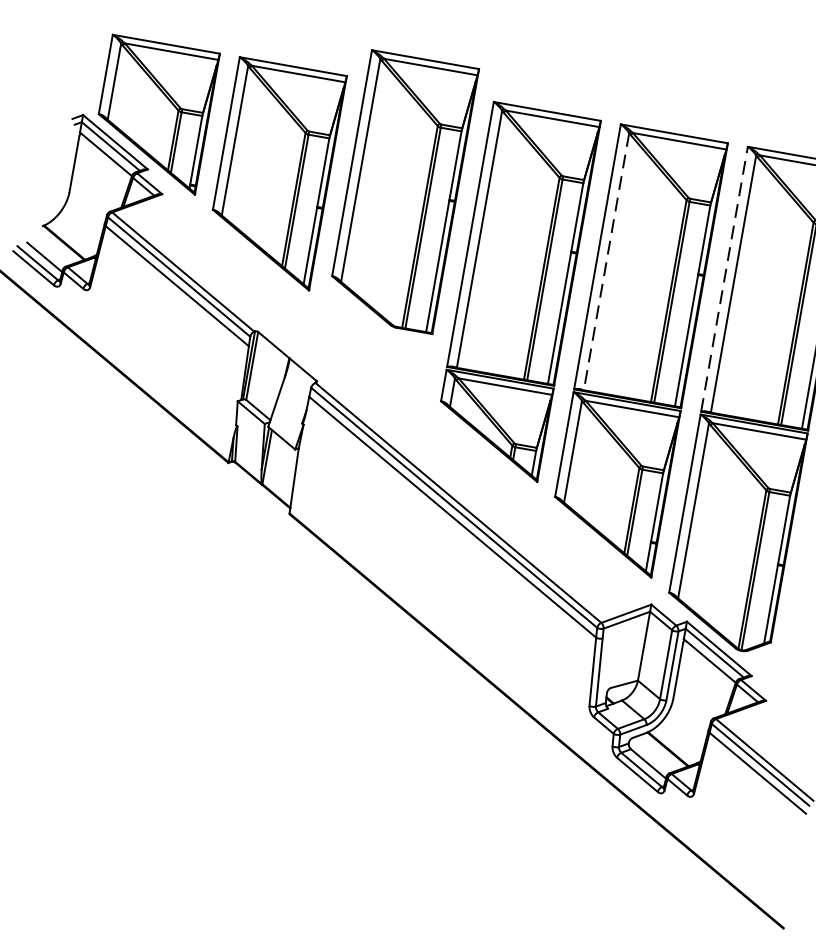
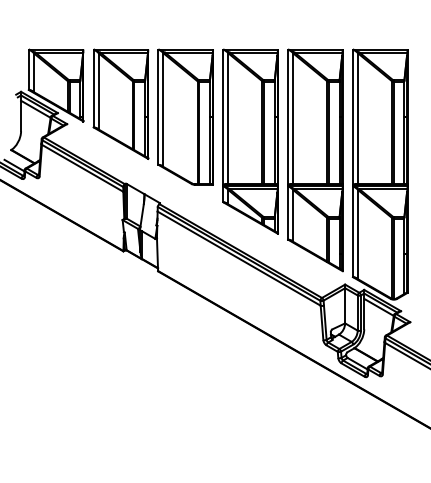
part: (401, 190) -> (185, 116), moved
line: (607, 261) -> (293, 118), dashed -> solid
line: (723, 279) -> (352, 117), dashed -> solid

